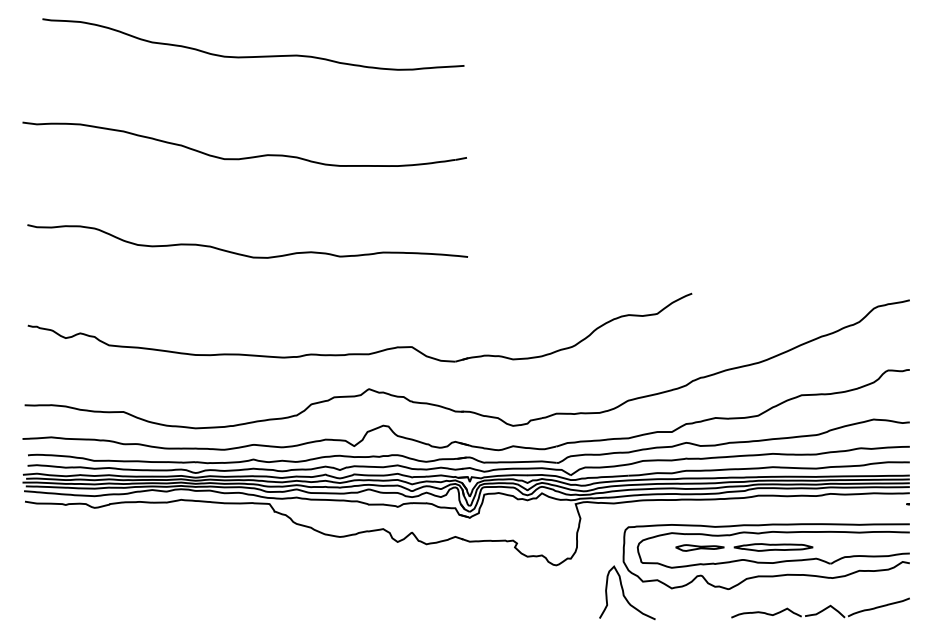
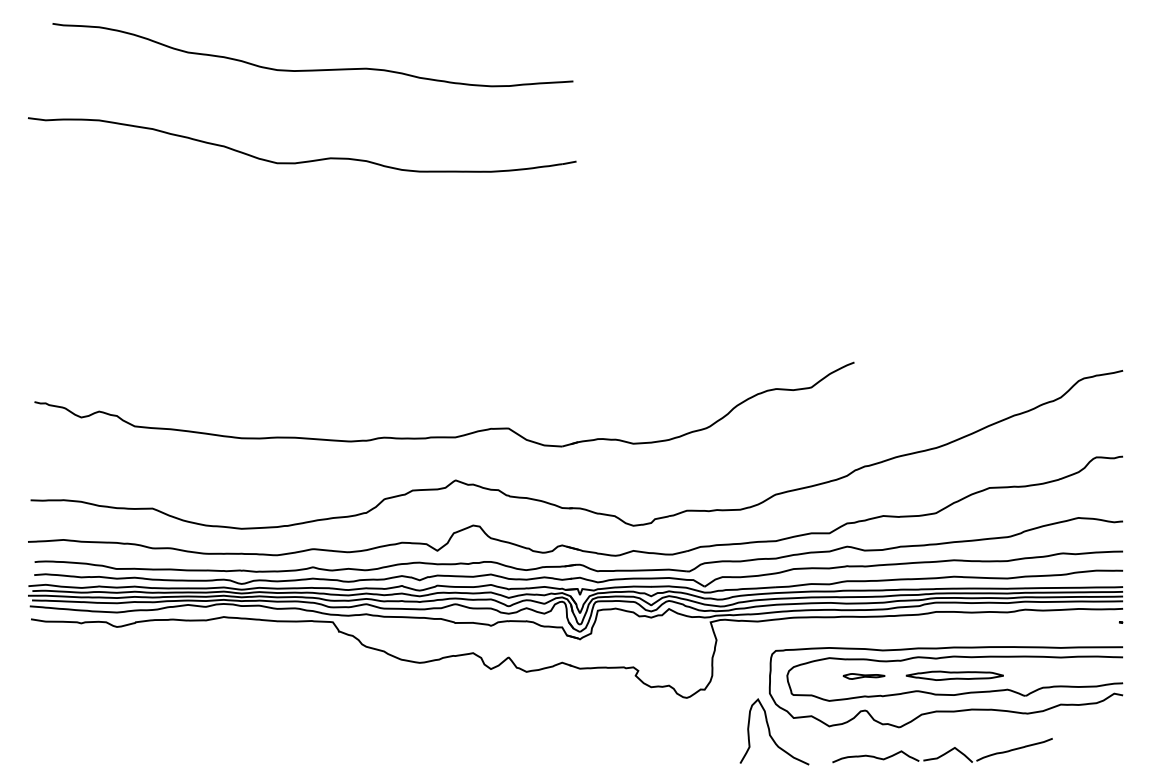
part: (249, 156) -> (308, 159), moved
curve: (245, 254) -> (303, 314), removed
part: (699, 547) -> (863, 675), size x0.7
part: (820, 607) -> (942, 749), moved

